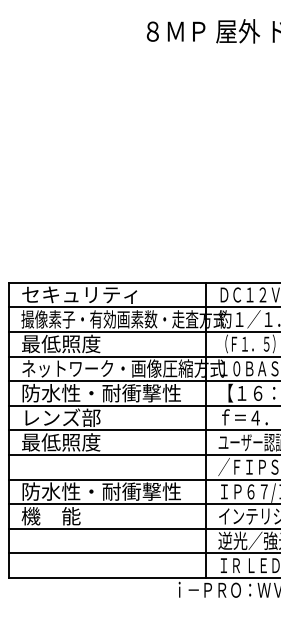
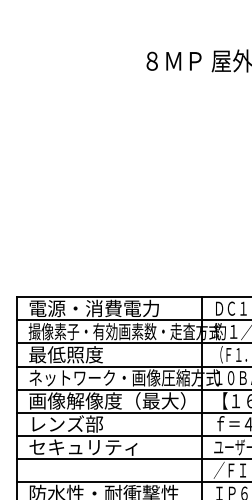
text: (90, 294) -> (93, 308), セキュリティ -> 電源・消費電力
text: (105, 392) -> (107, 400), 防水性・耐衝撃性 -> 画像解像度（最大）
text: (79, 442) -> (83, 447), 最低照度 -> セキュリティ

